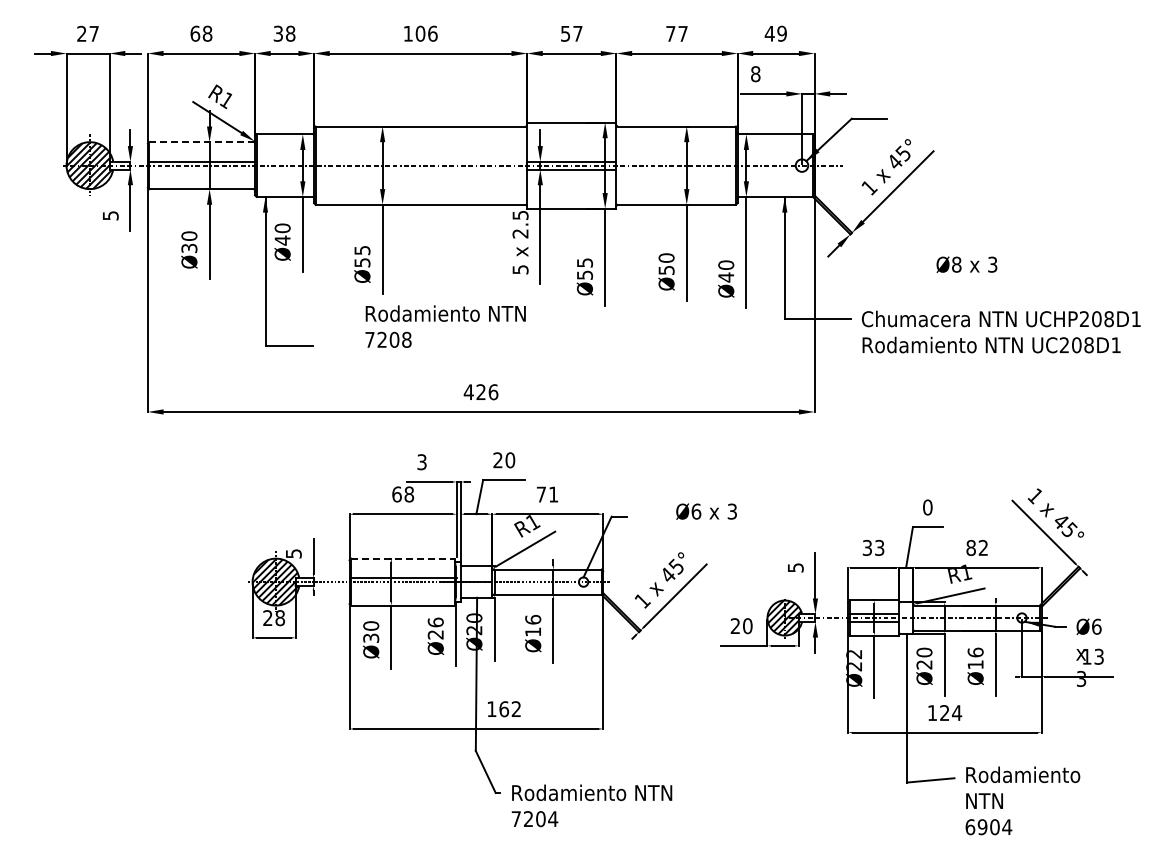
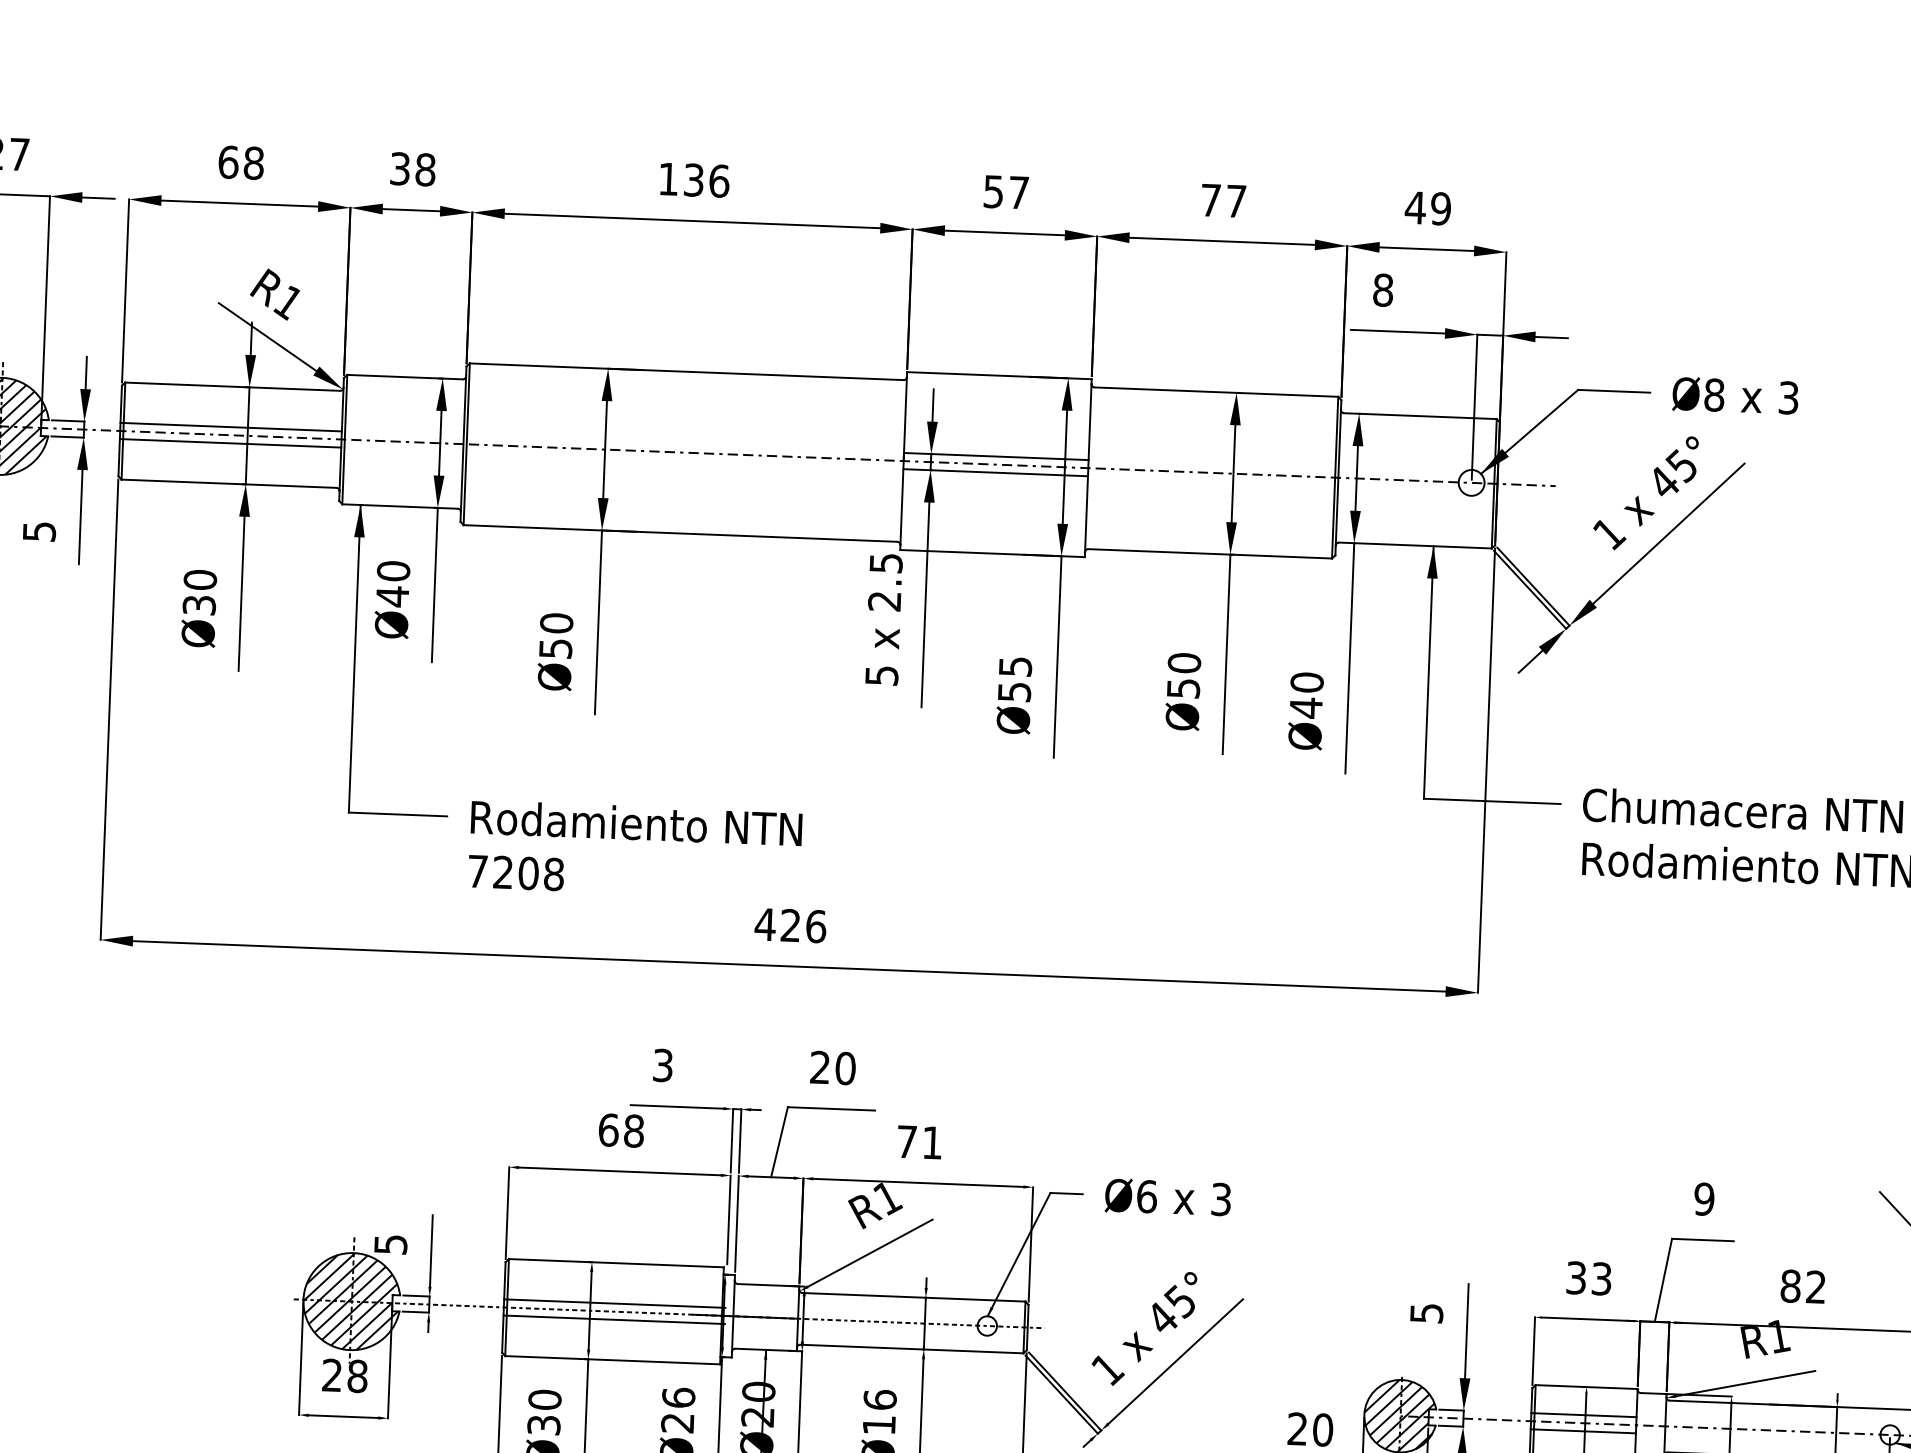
text: (420, 33) -> (693, 179), 106 -> 136
line: (201, 142) -> (232, 387), dashed -> solid
line: (201, 169) -> (230, 443), added
text: (362, 250) -> (556, 623), Ø55 -> Ø50
text: (966, 264) -> (1734, 395), moved
text: (445, 326) -> (635, 849), moved
text: (927, 507) -> (1703, 1199), 0 -> 9
text: (706, 511) -> (1167, 1197), moved
line: (403, 558) -> (617, 1262), dashed -> solid
line: (402, 586) -> (612, 1320), added

